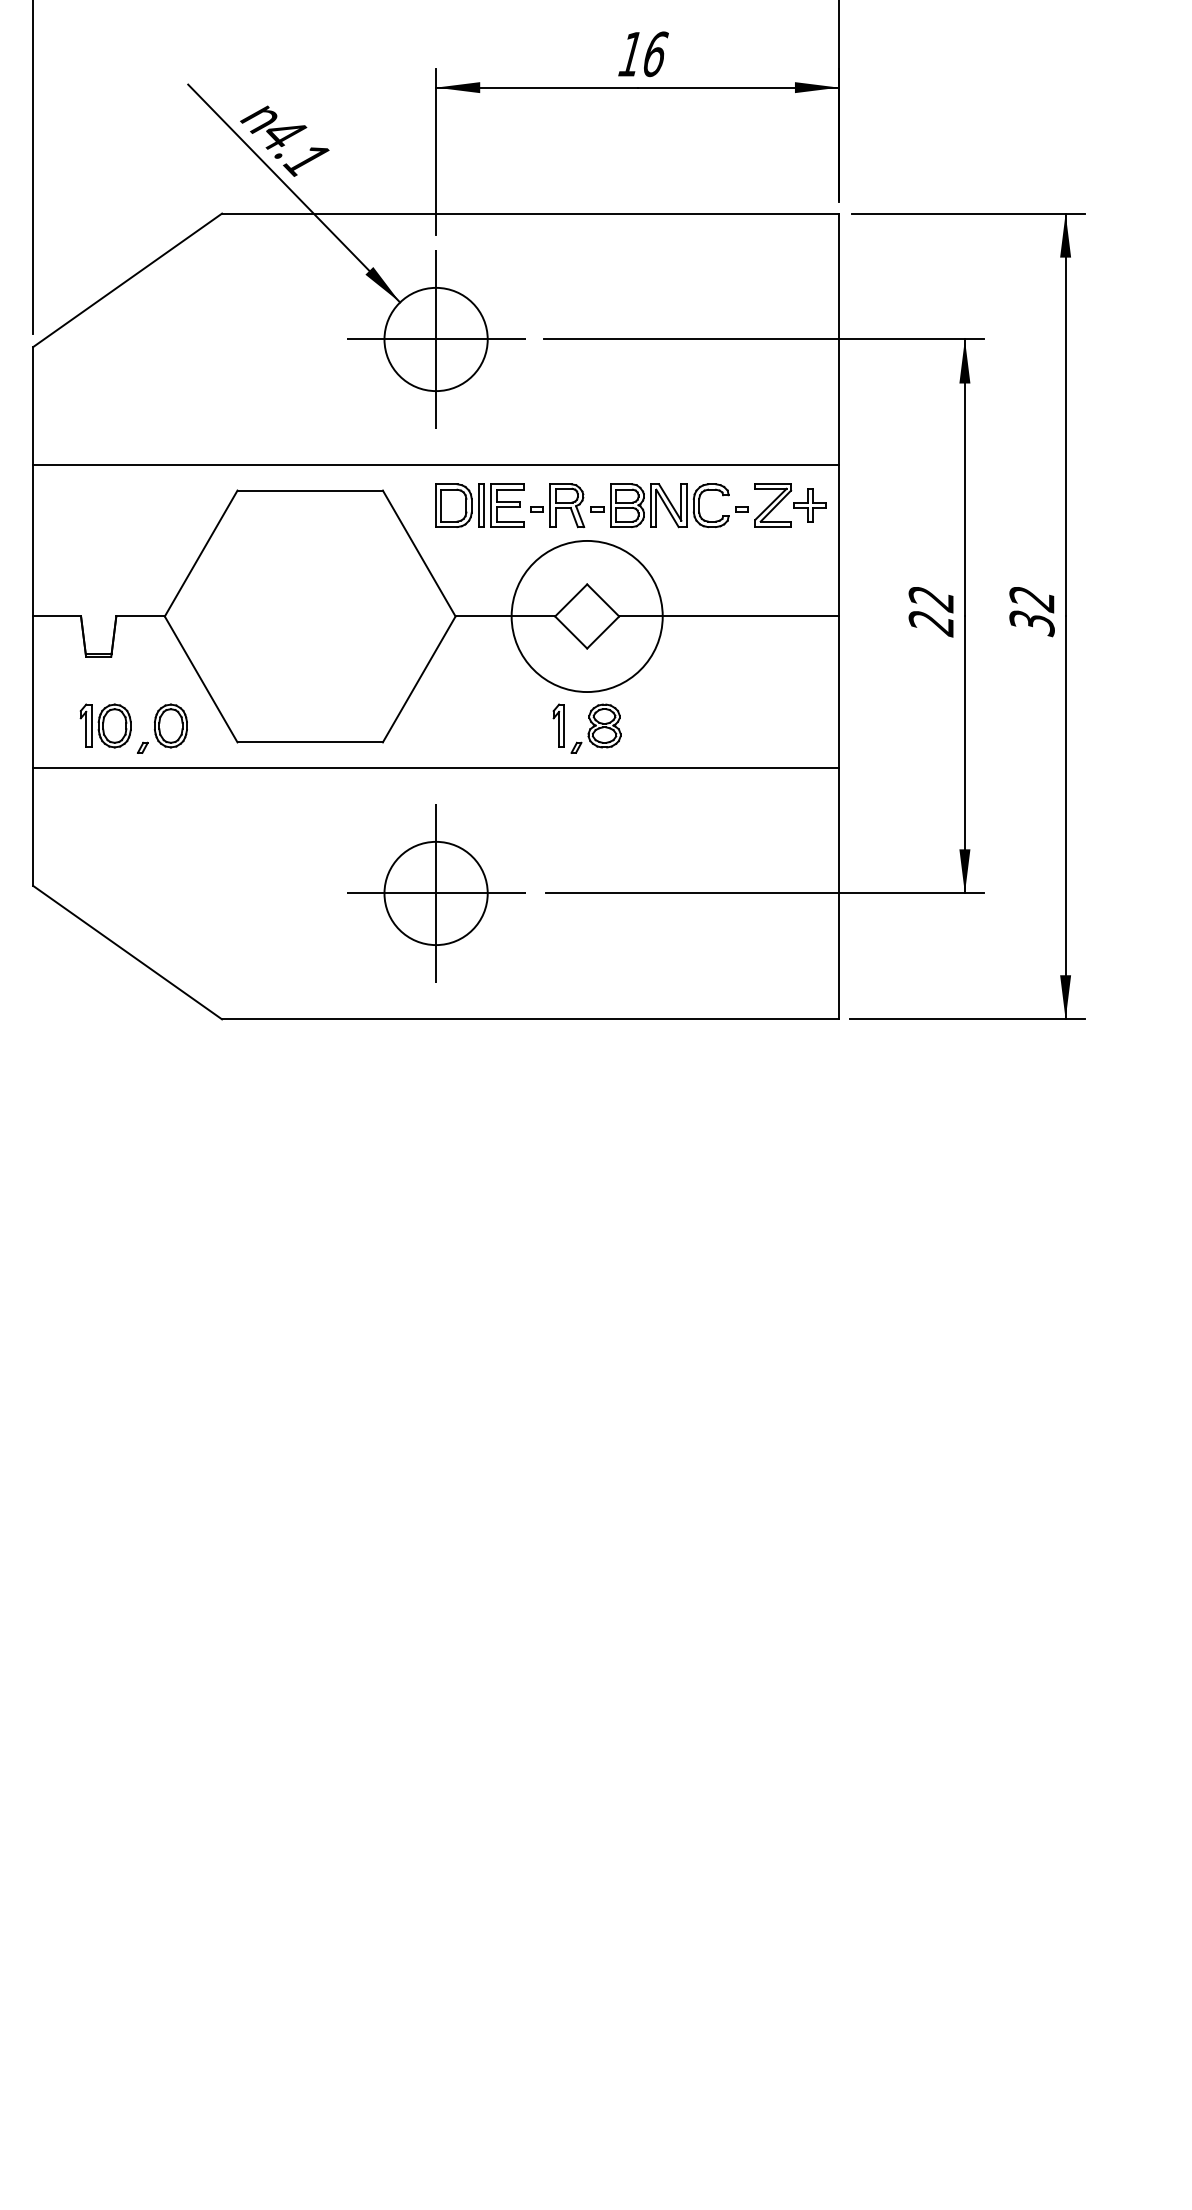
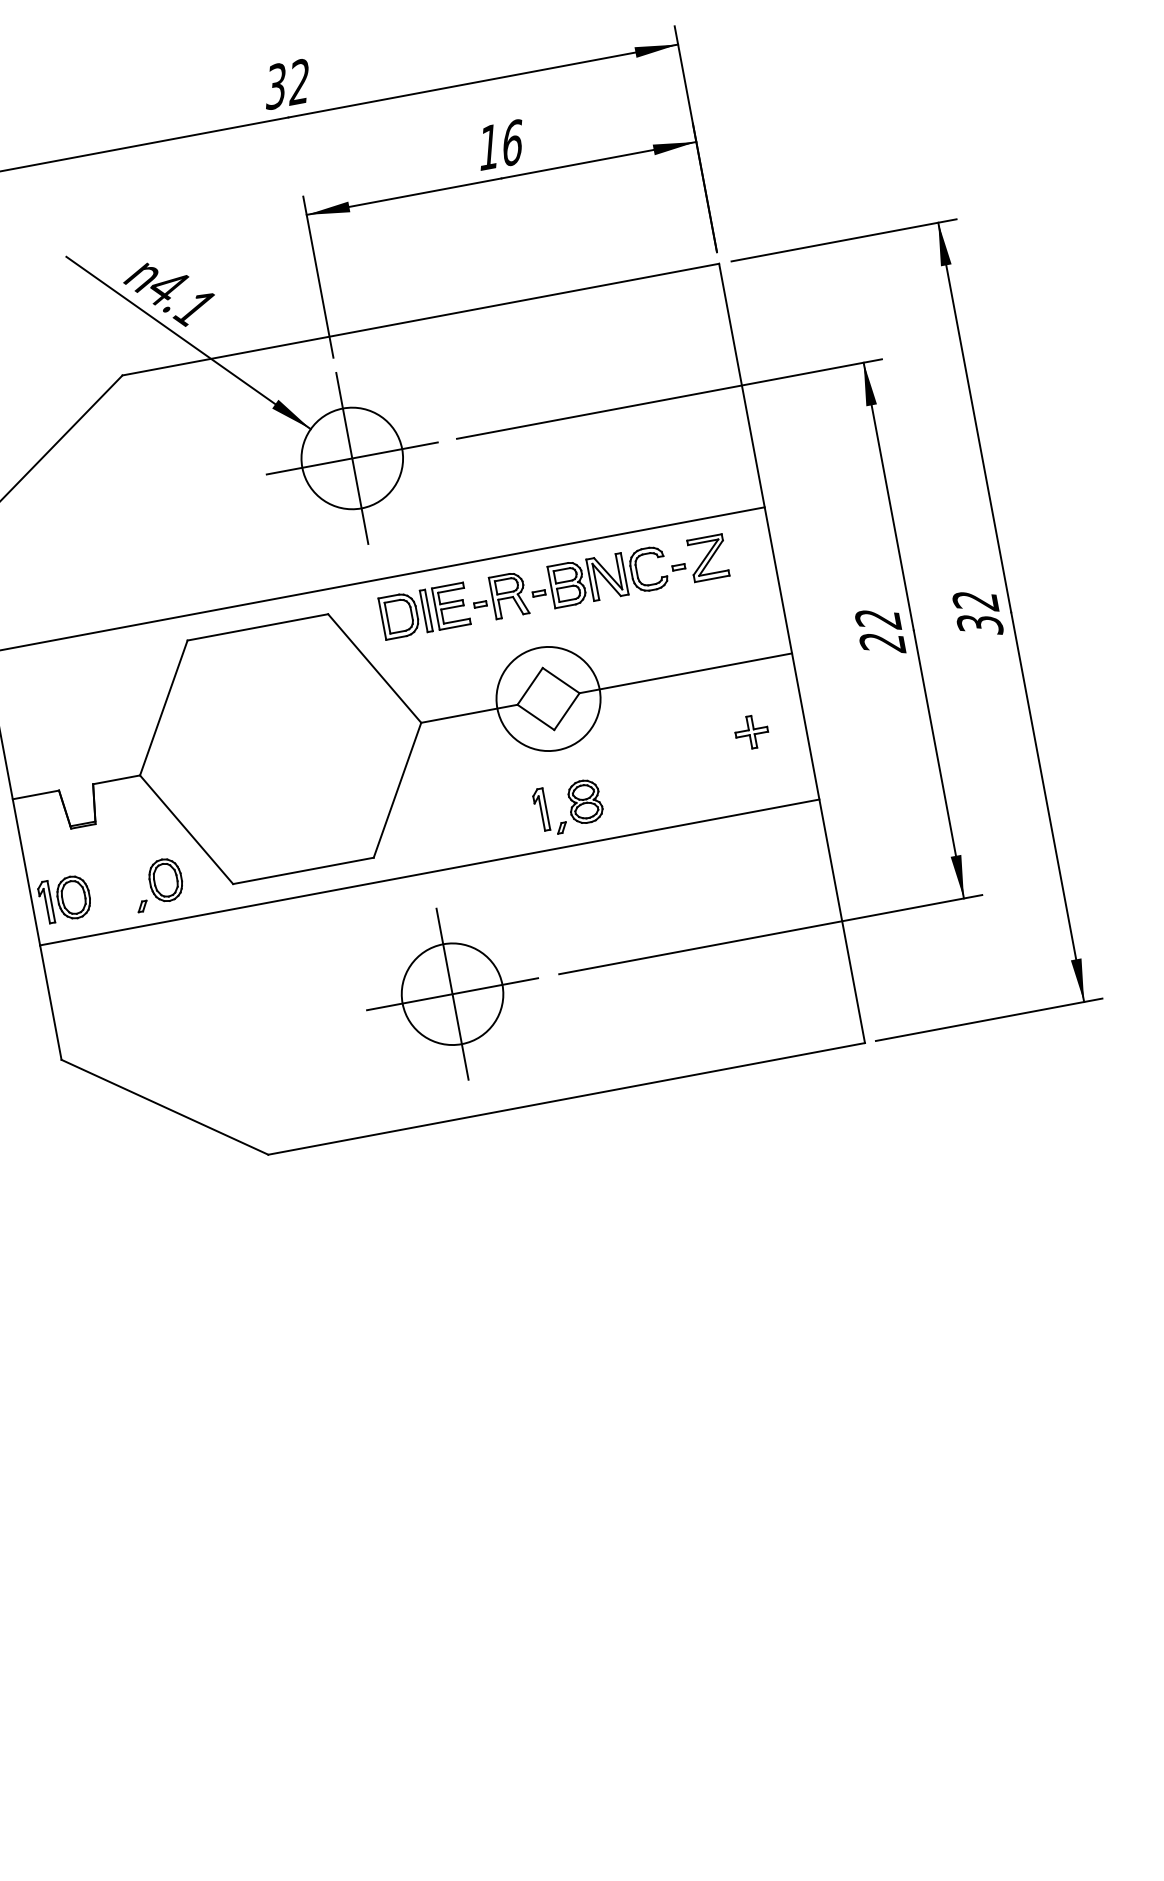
part: (809, 505) -> (751, 732), moved
circle: (586, 616) -> (547, 699), size x0.7
part: (105, 725) -> (64, 898), moved

